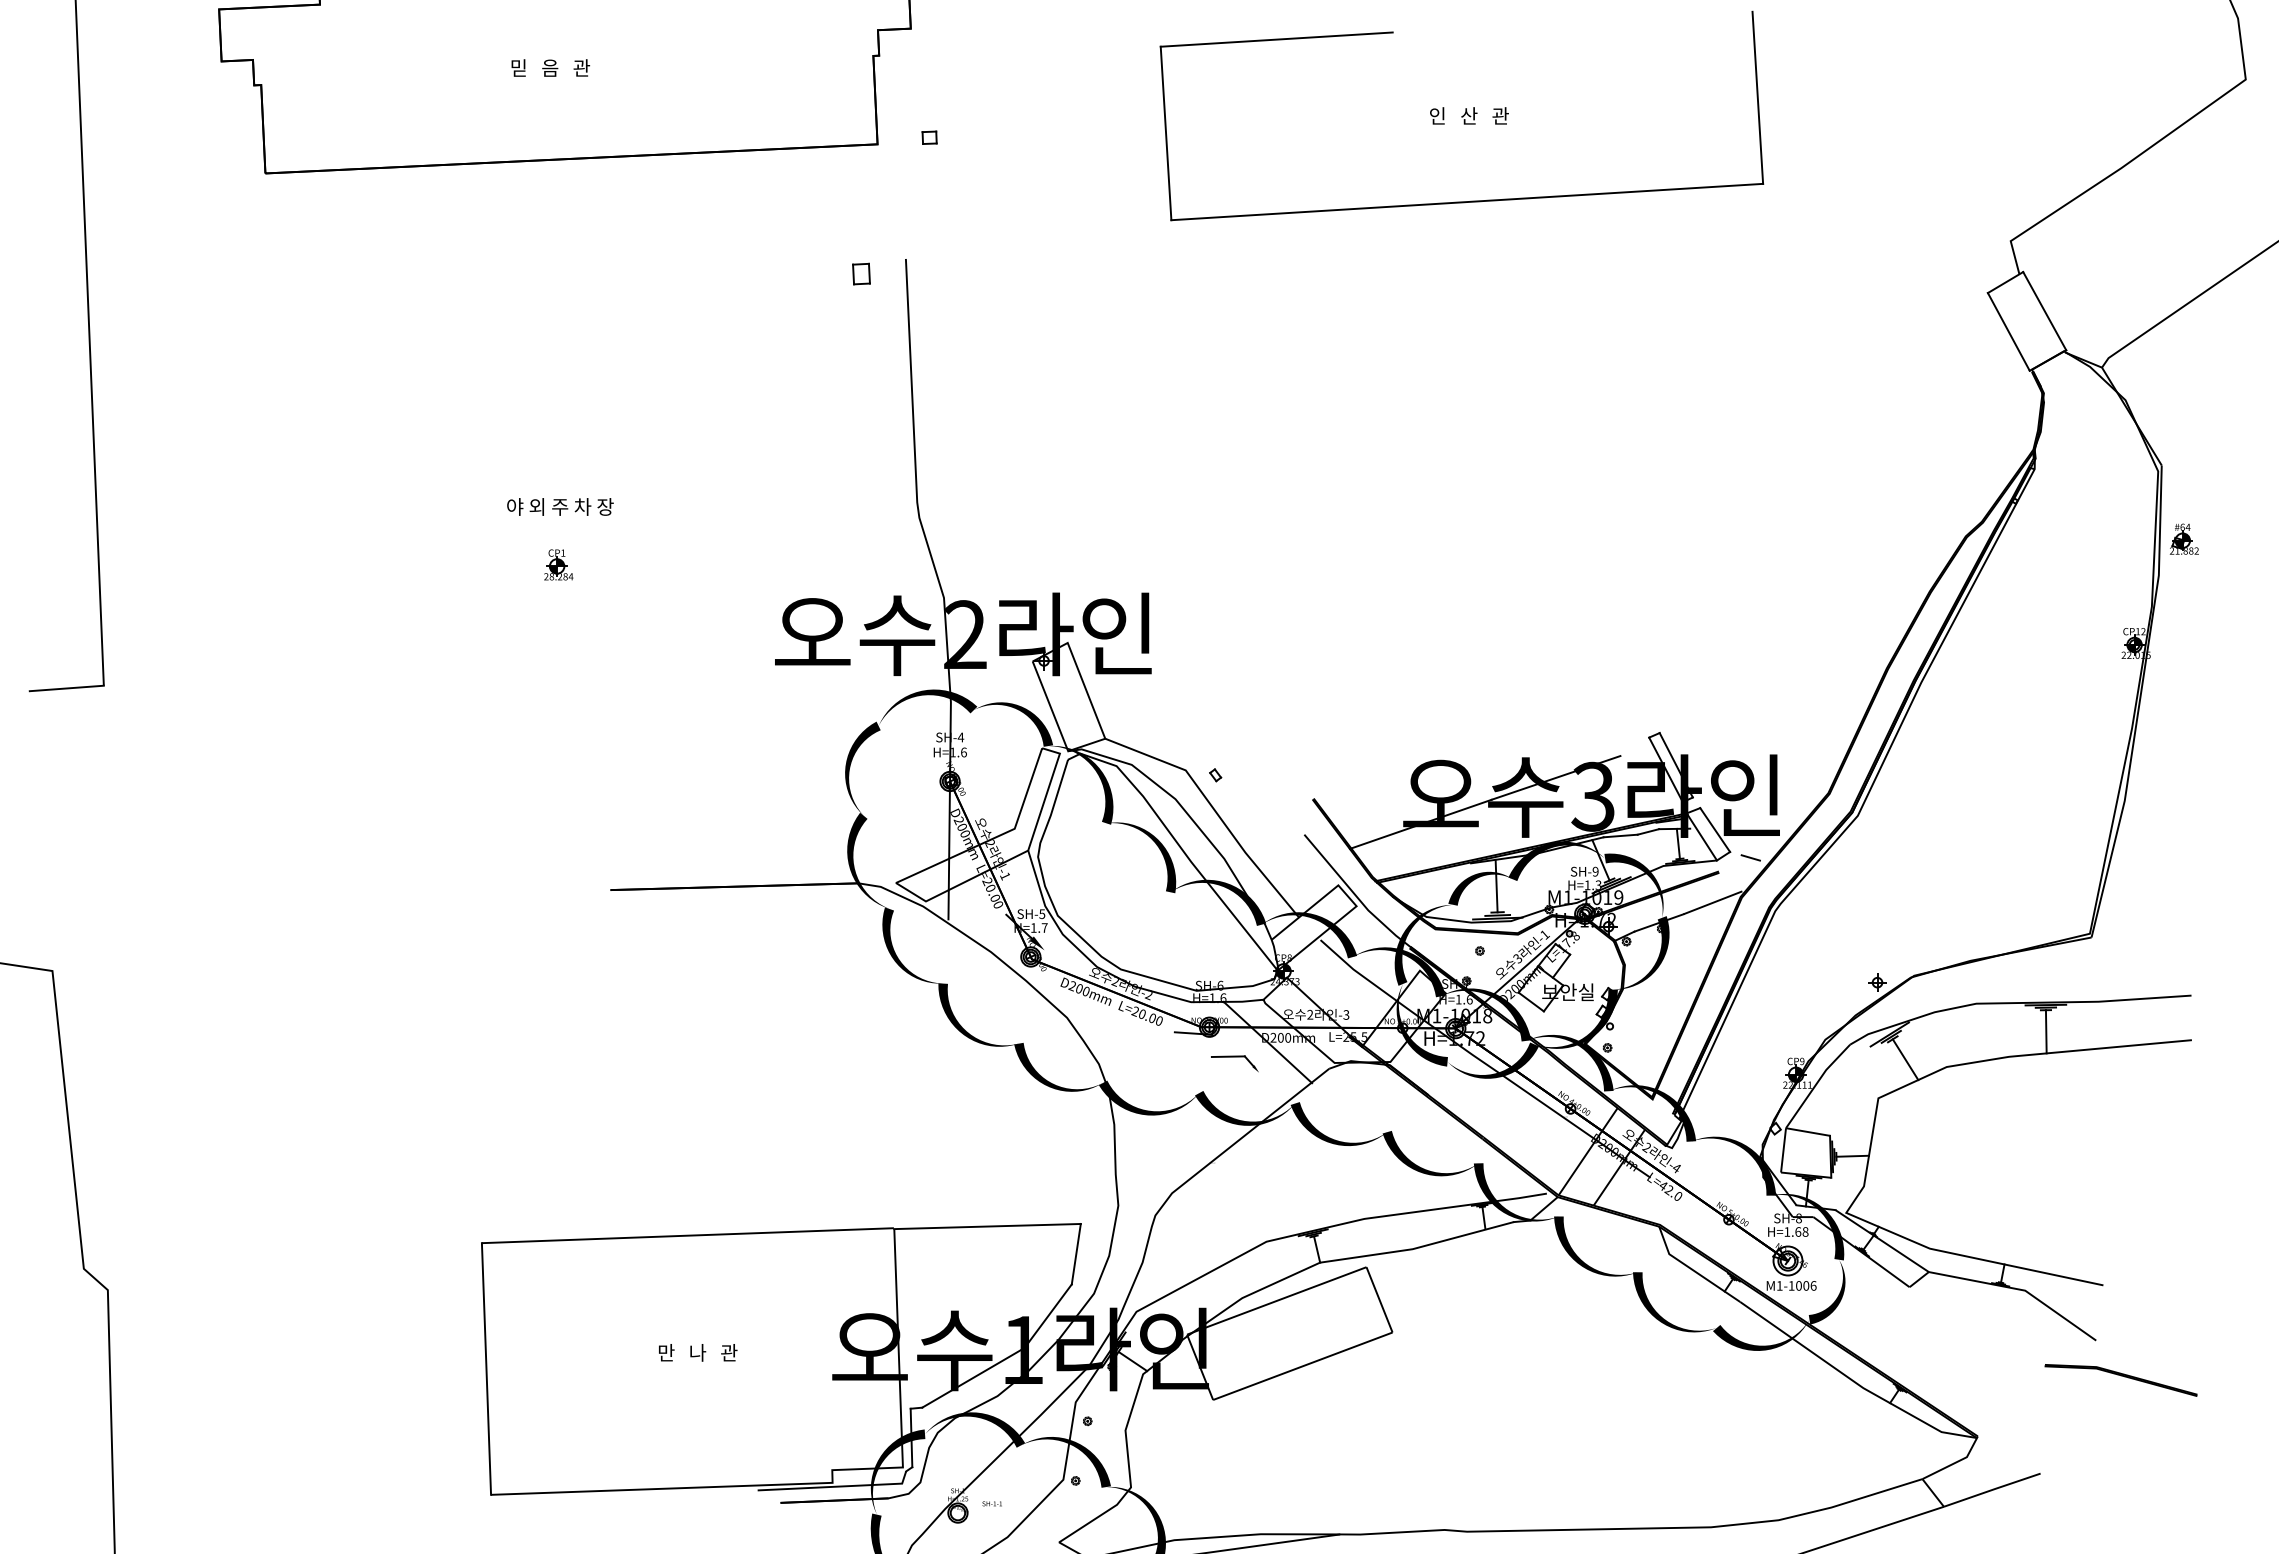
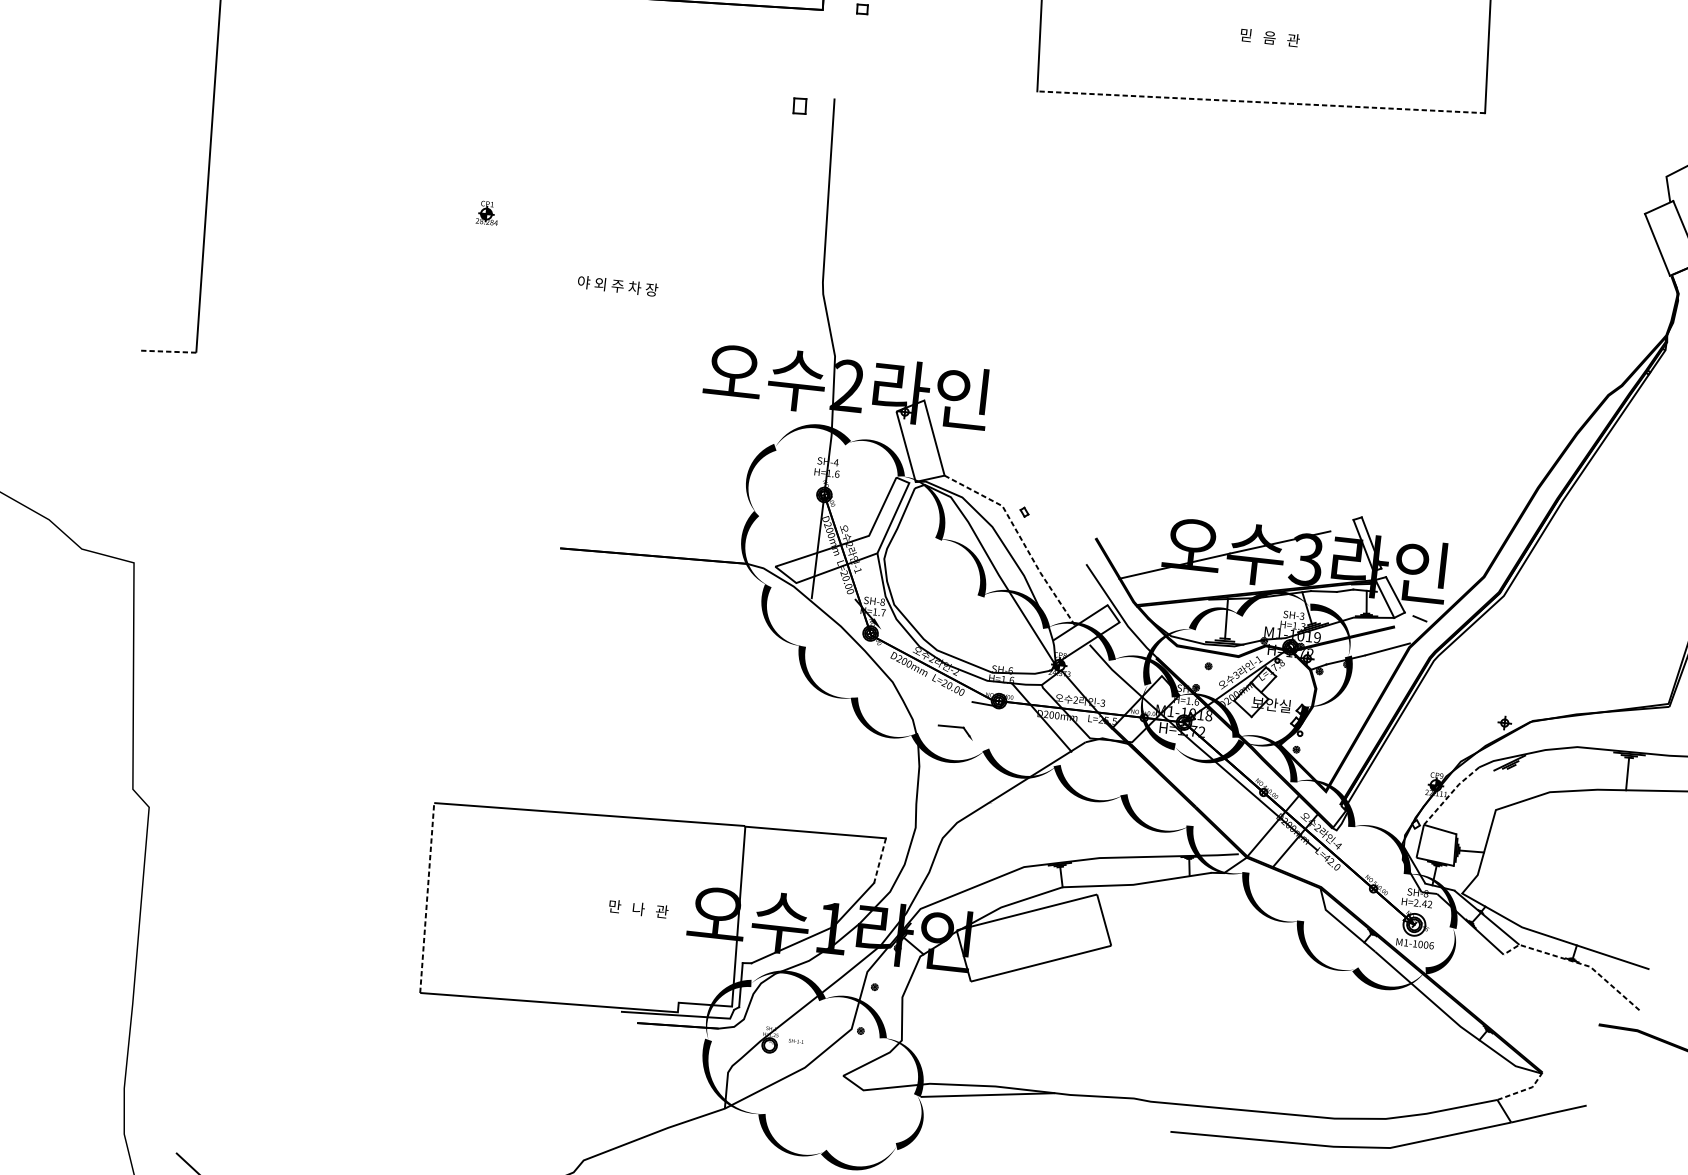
text: (1453, 115) -> (1258, 36), 인   산   관 -> 믿   음   관
line: (1466, 202) -> (1260, 102), solid -> dashed
text: (560, 506) -> (618, 285), moved
part: (558, 564) -> (487, 212), moved
line: (66, 688) -> (168, 351), solid -> dashed
line: (1215, 810) -> (1021, 538), solid -> dashed
text: (1595, 871) -> (1302, 616), SH-9 -> SH-3
text: (1042, 913) -> (882, 601), SH-5 -> SH-8
line: (1905, 1059) -> (1519, 783), removed
part: (1234, 1063) -> (955, 732), moved
line: (1816, 1083) -> (1450, 793), solid -> dashed
text: (1796, 1231) -> (1423, 903), H=1.68 -> H=2.42
line: (1076, 1254) -> (880, 860), solid -> dashed
line: (2006, 1287) -> (1576, 962), solid -> dashed
text: (698, 1352) -> (639, 908), moved
line: (486, 1369) -> (427, 898), solid -> dashed
line: (1955, 1462) -> (1523, 1090), solid -> dashed

